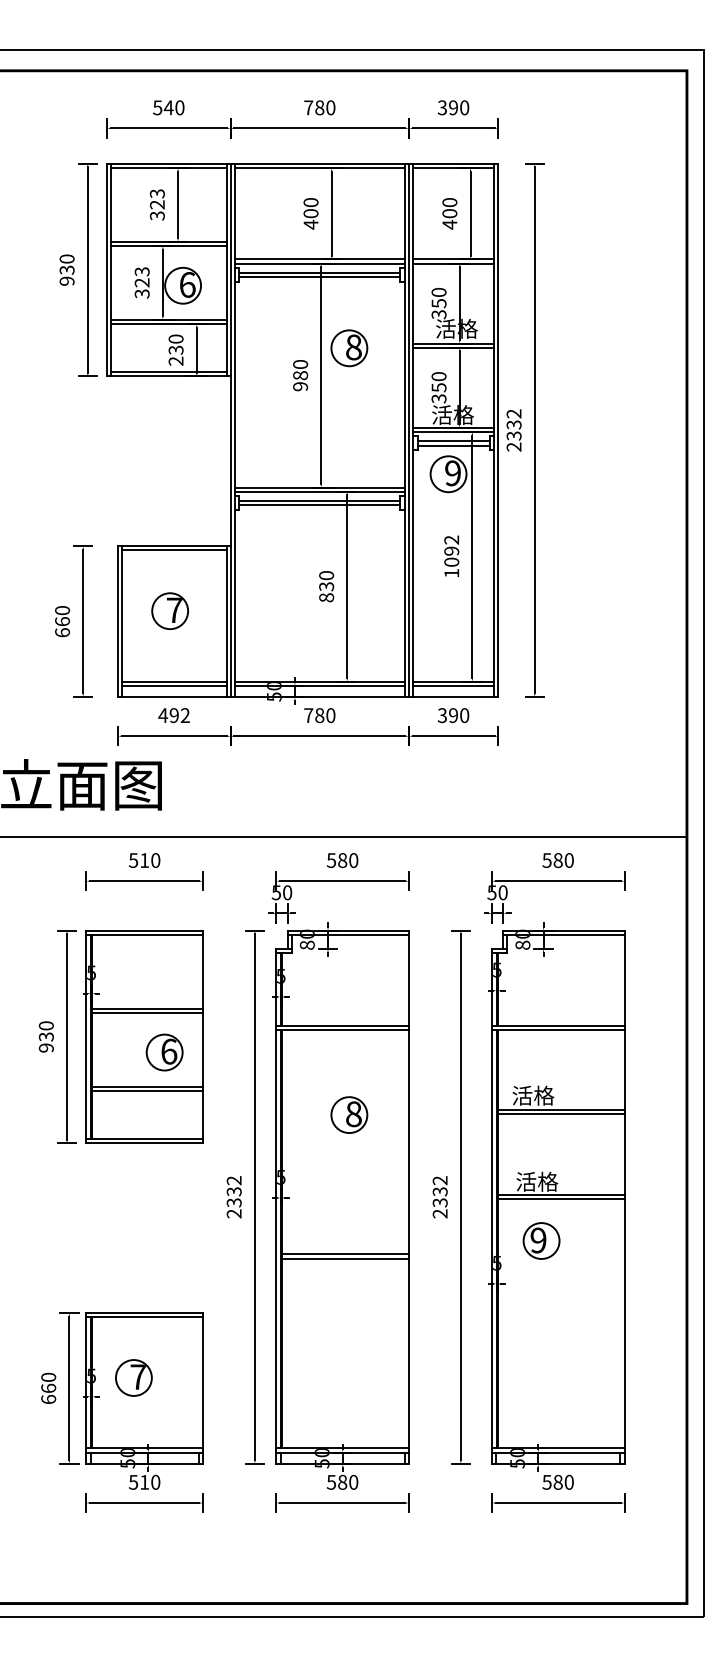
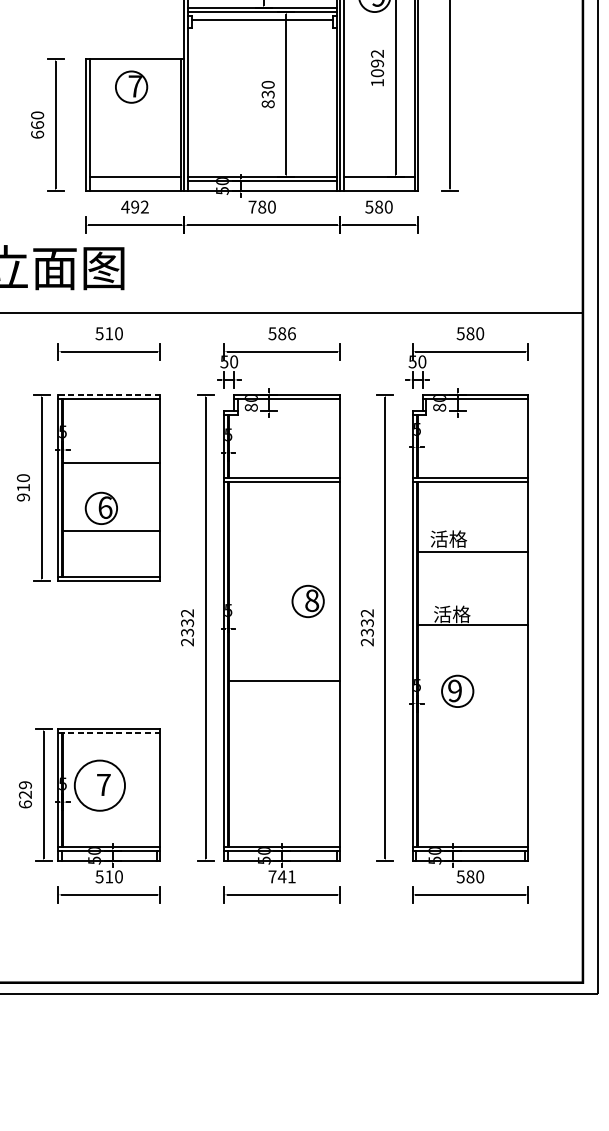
line: (319, 505) -> (261, 23), removed
line: (174, 550) -> (135, 62), removed
part: (169, 610) -> (130, 86), moved
line: (174, 685) -> (135, 180), removed
line: (453, 685) -> (379, 180), removed
text: (448, 715) -> (374, 207), 390 -> 580
text: (353, 860) -> (291, 333), 580 -> 586
line: (145, 930) -> (110, 394), solid -> dashed
line: (147, 1012) -> (111, 466), removed
text: (45, 1036) -> (22, 487), 930 -> 910
part: (164, 1052) -> (101, 508), moved
line: (147, 1090) -> (111, 534), removed
part: (349, 1114) -> (308, 600), moved
line: (560, 1114) -> (472, 555), removed
line: (560, 1198) -> (472, 628), removed
part: (541, 1240) -> (457, 690), moved
line: (345, 1254) -> (284, 677), removed
line: (145, 1317) -> (110, 732), solid -> dashed
circle: (133, 1377) -> (99, 785), size x1.6
text: (48, 1382) -> (25, 789), 660 -> 629
text: (342, 1481) -> (282, 876), 580 -> 741

